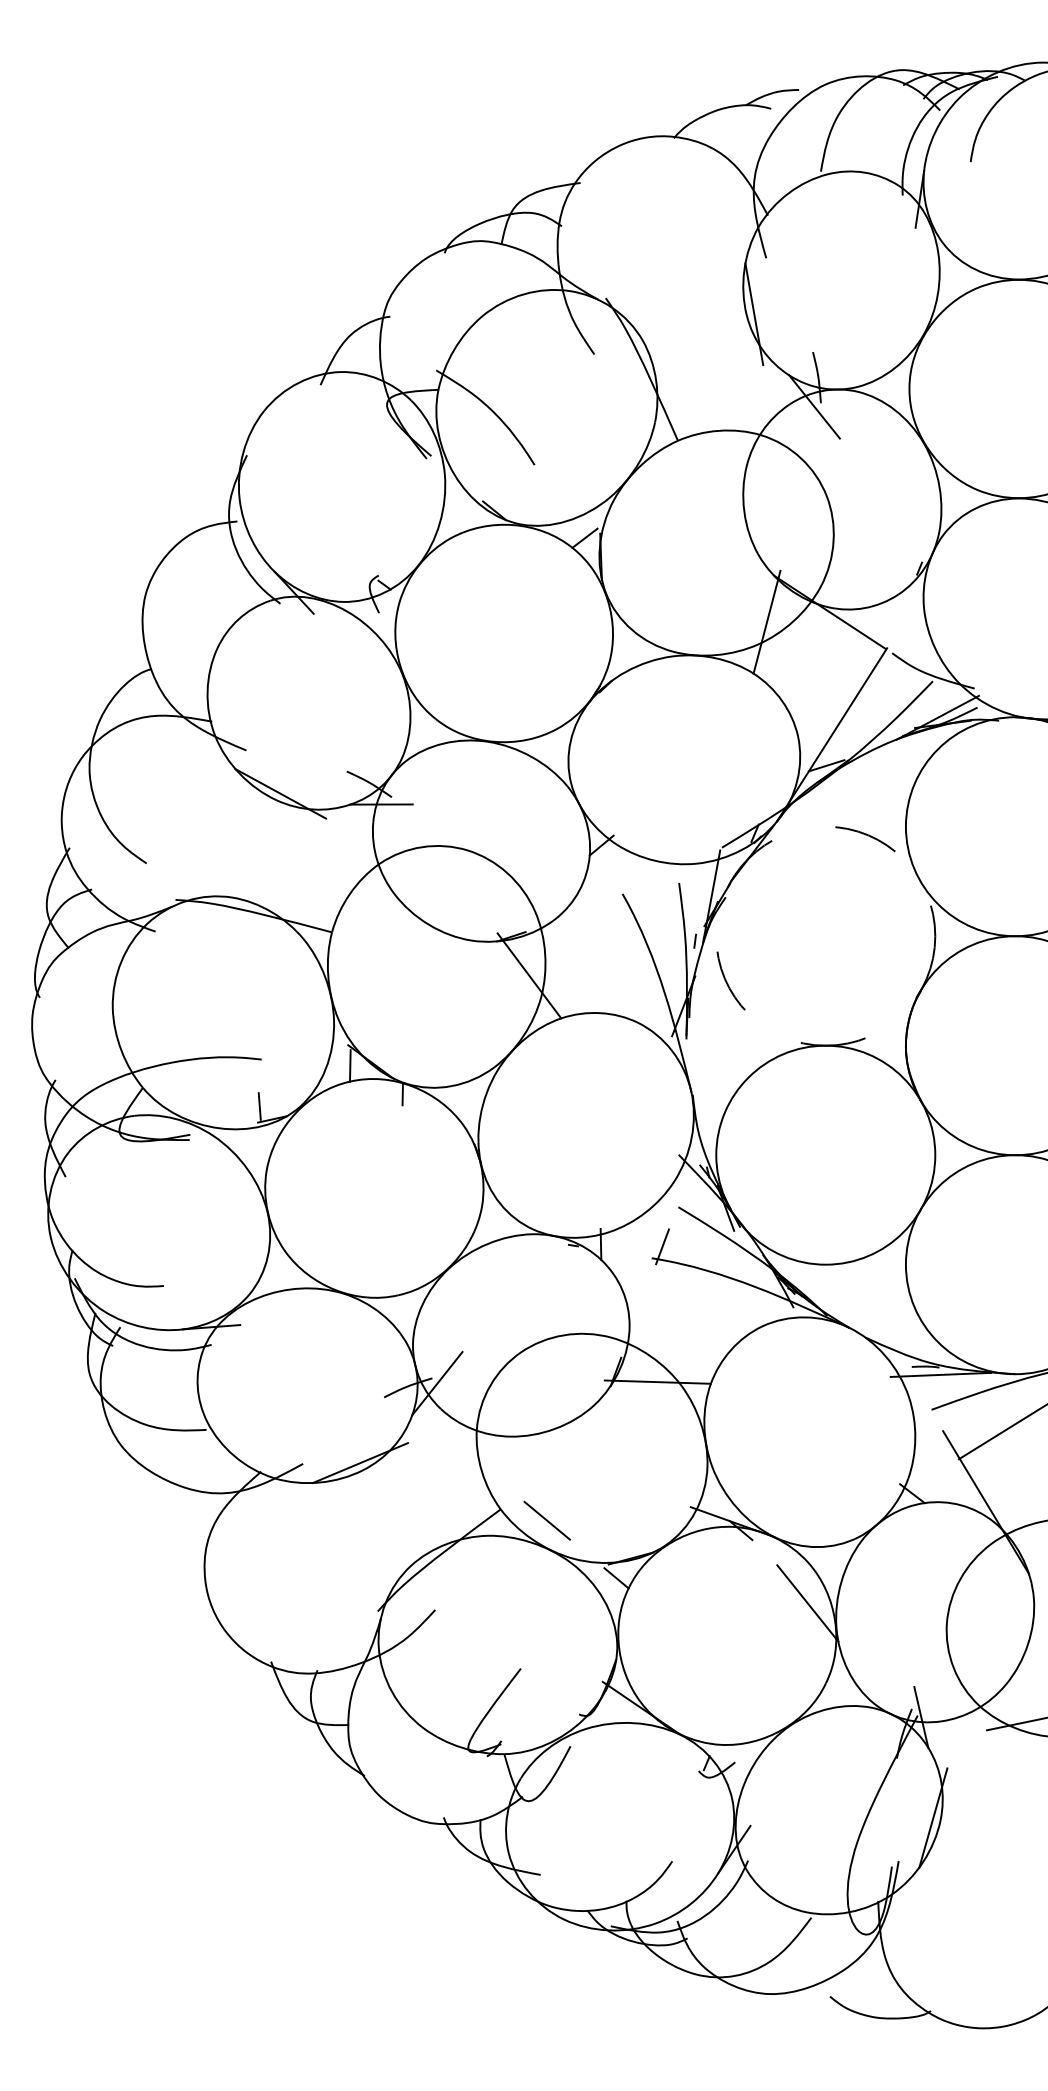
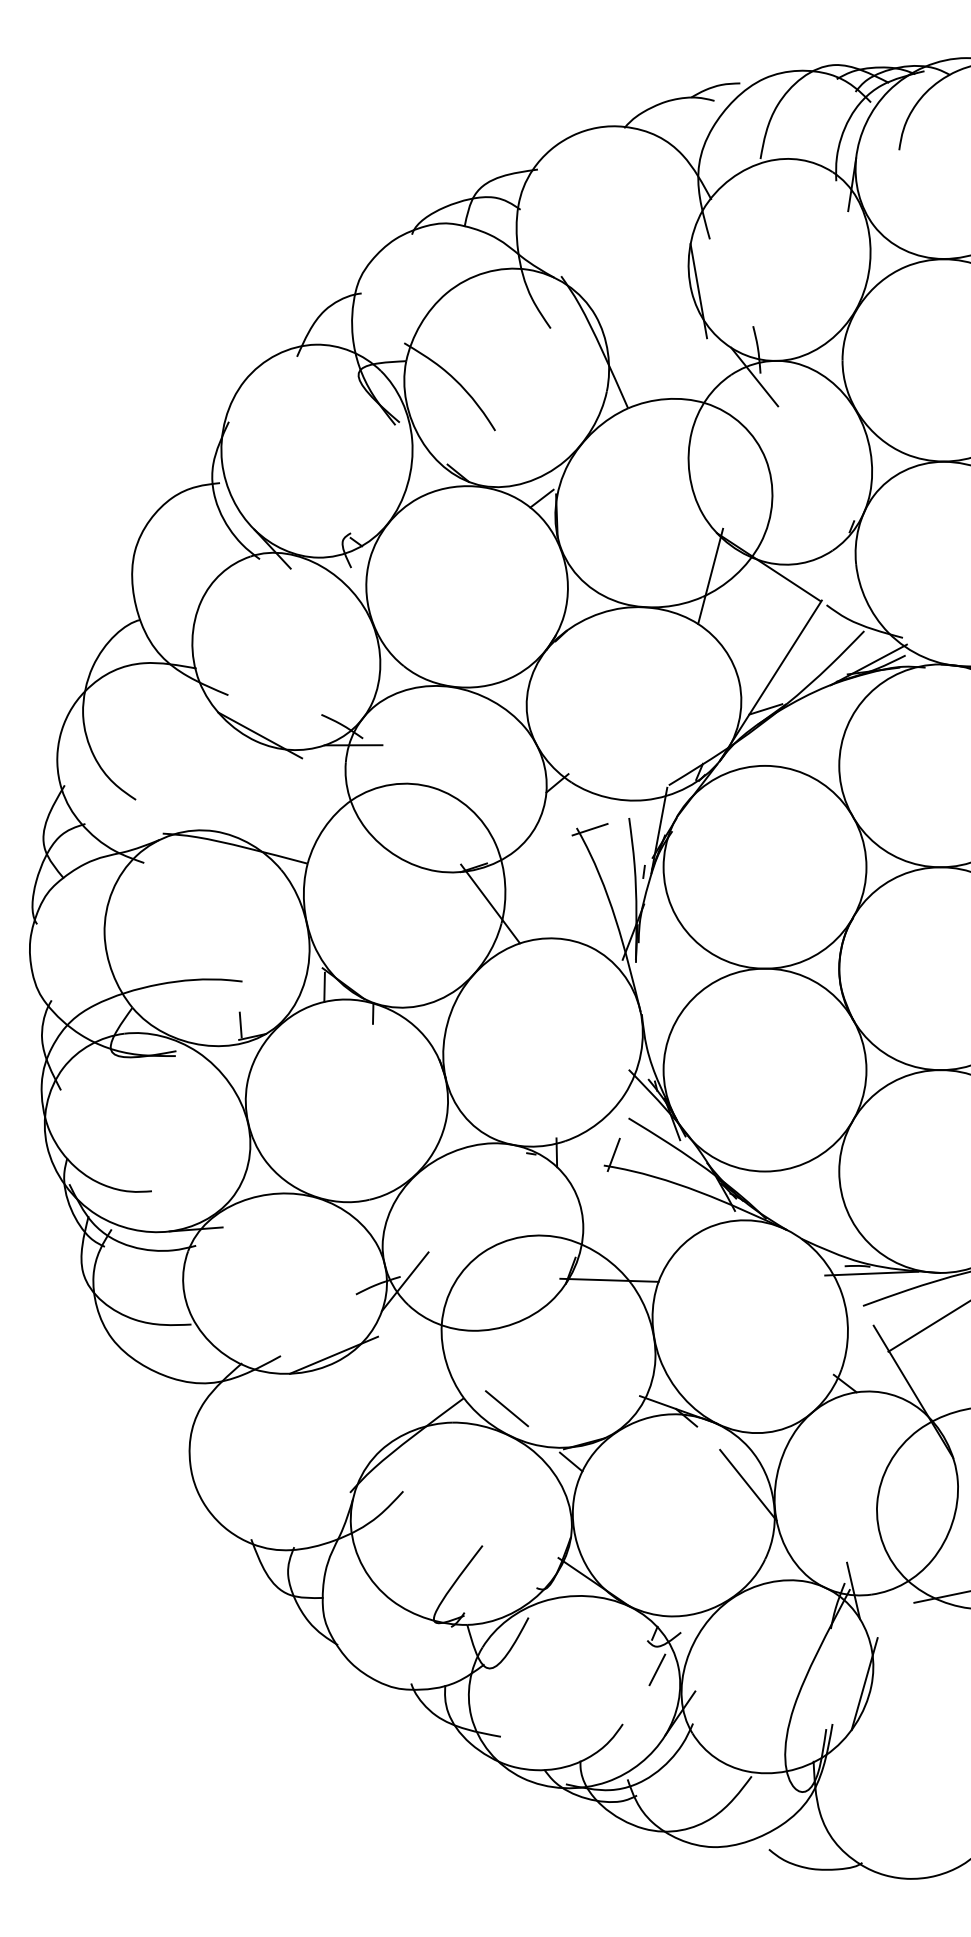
line: (636, 895) -> (589, 829), added
circle: (825, 935) -> (764, 866), dashed -> solid
line: (709, 1802) -> (657, 1669), added

